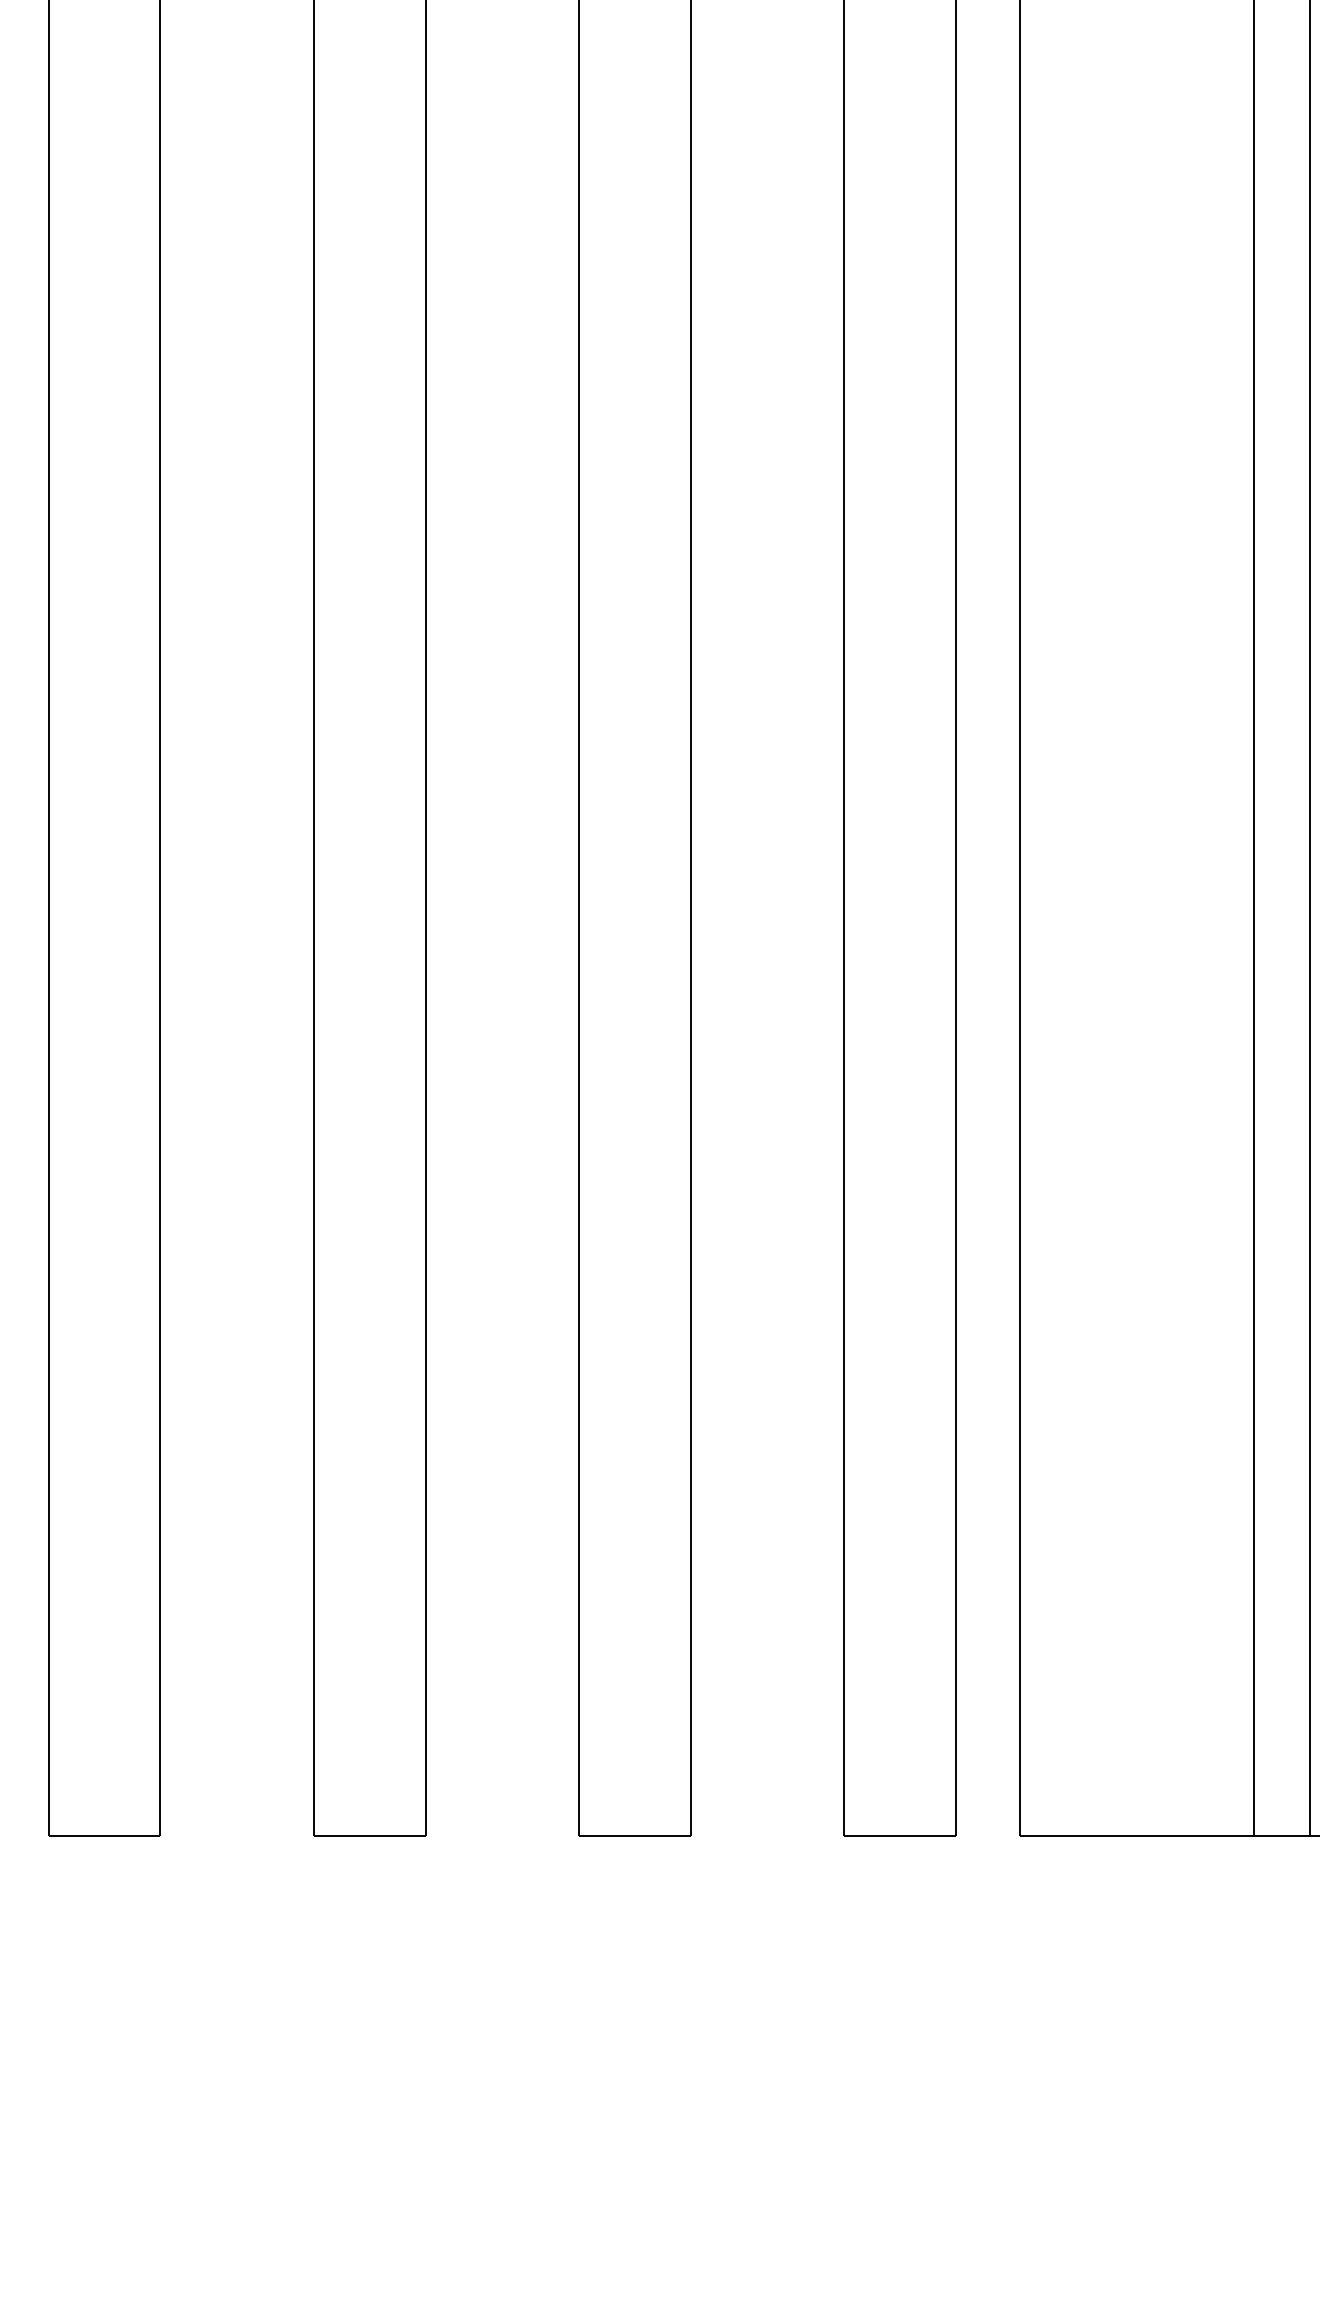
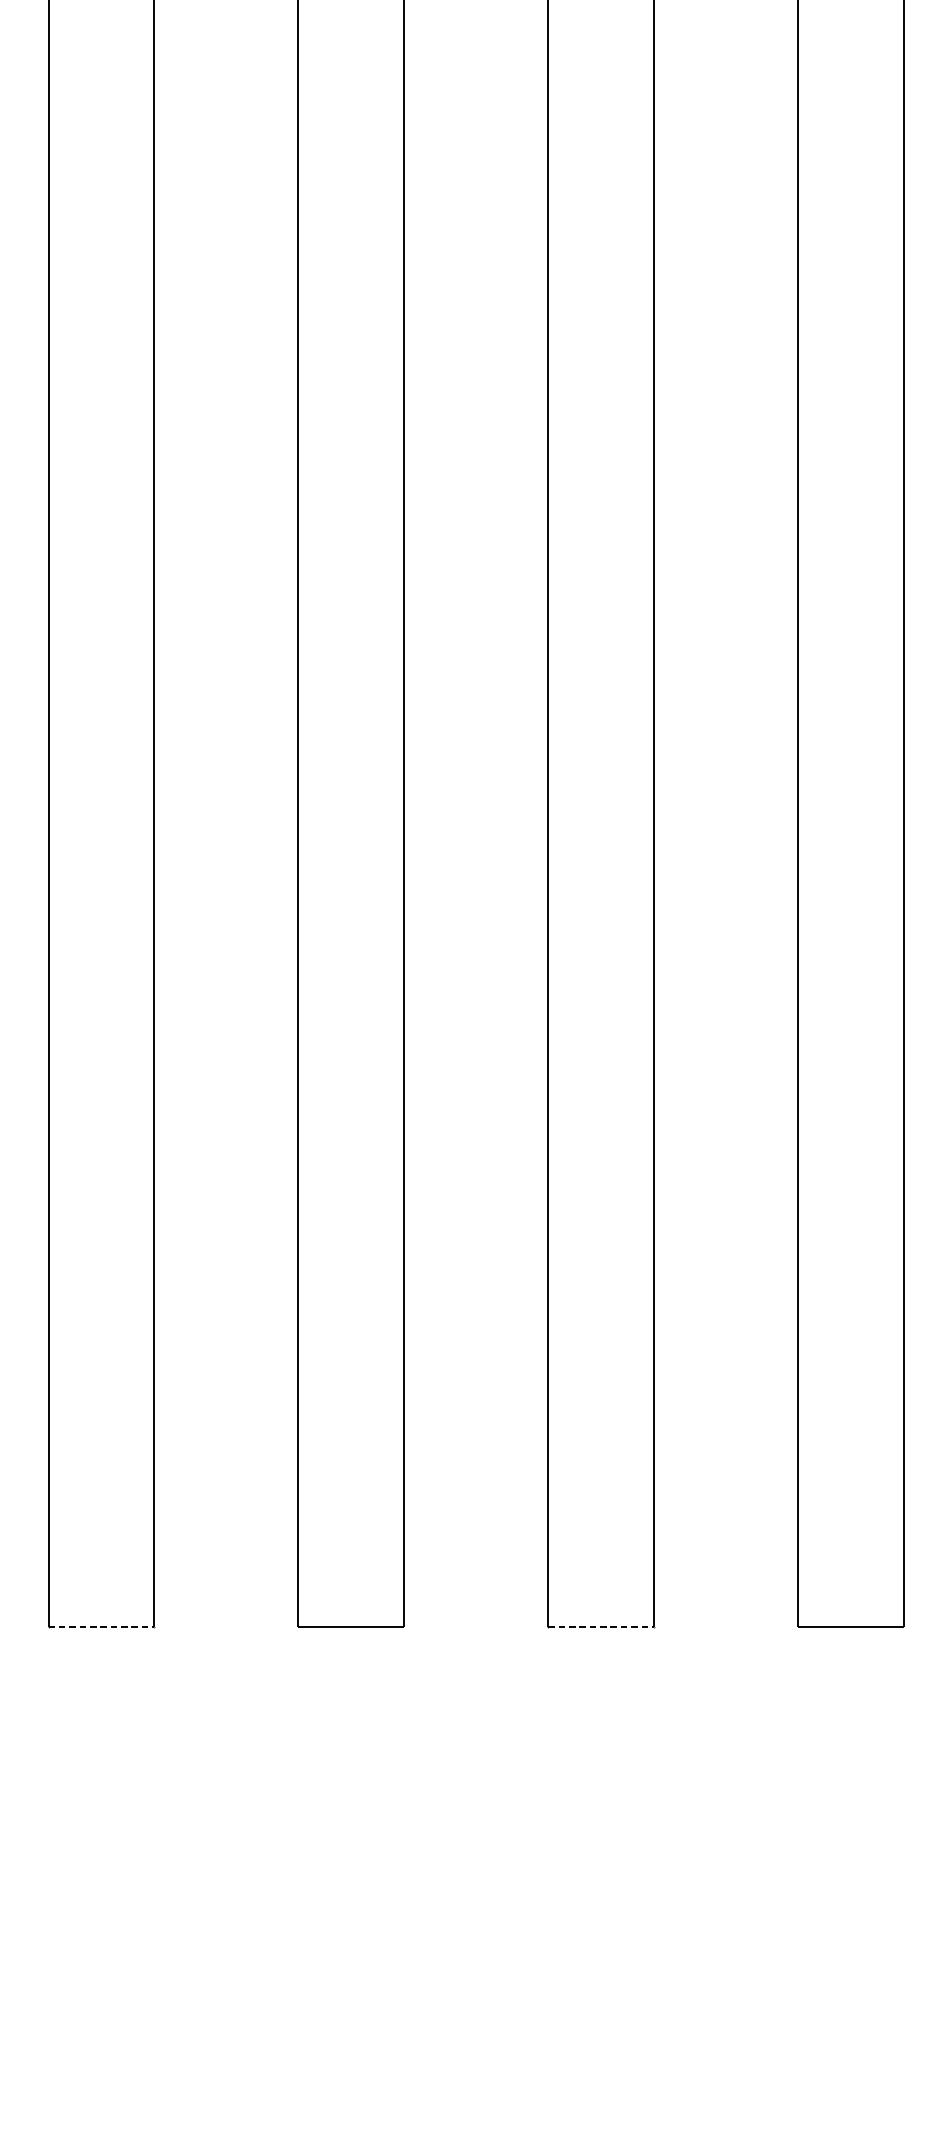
line: (104, 1835) -> (101, 1626), solid -> dashed
line: (635, 1835) -> (601, 1626), solid -> dashed

